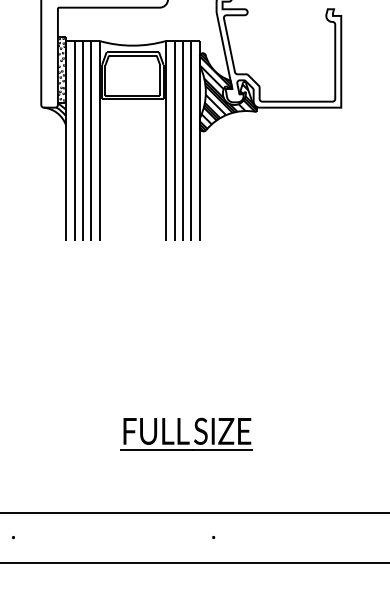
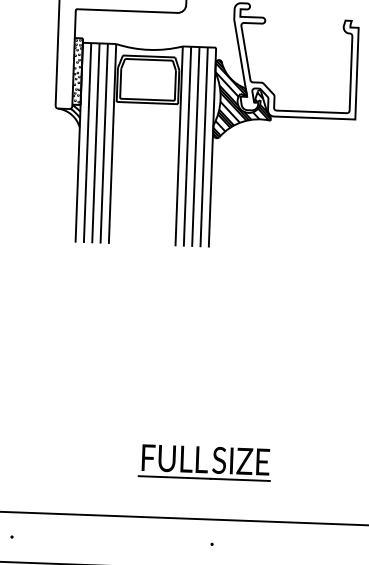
part: (186, 433) -> (204, 462), moved

